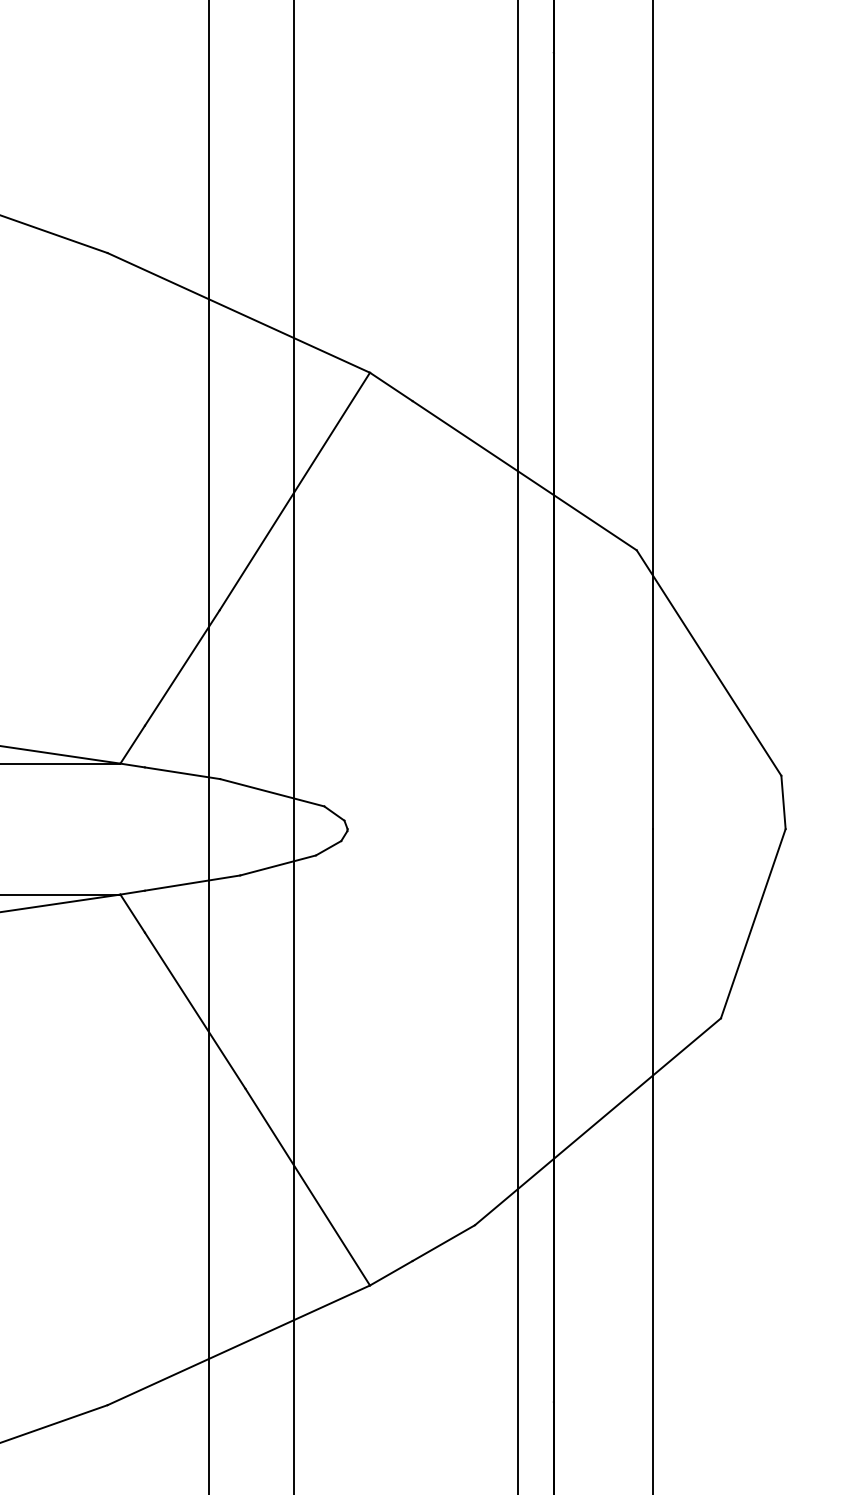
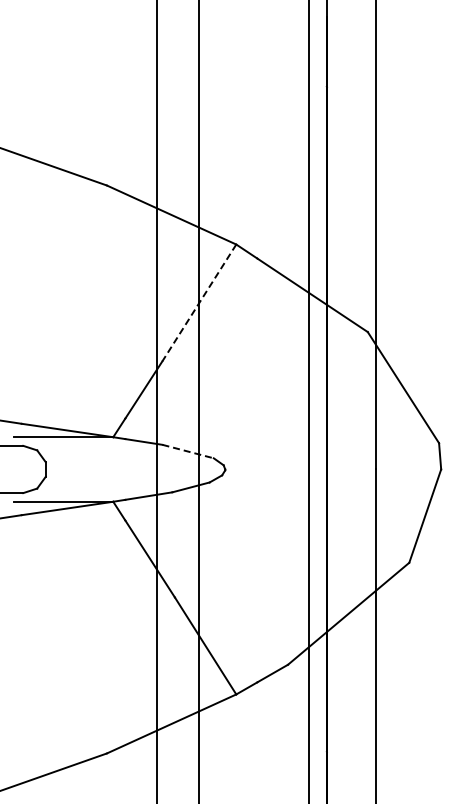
line: (295, 492) -> (199, 303), solid -> dashed
line: (273, 792) -> (188, 451), solid -> dashed

